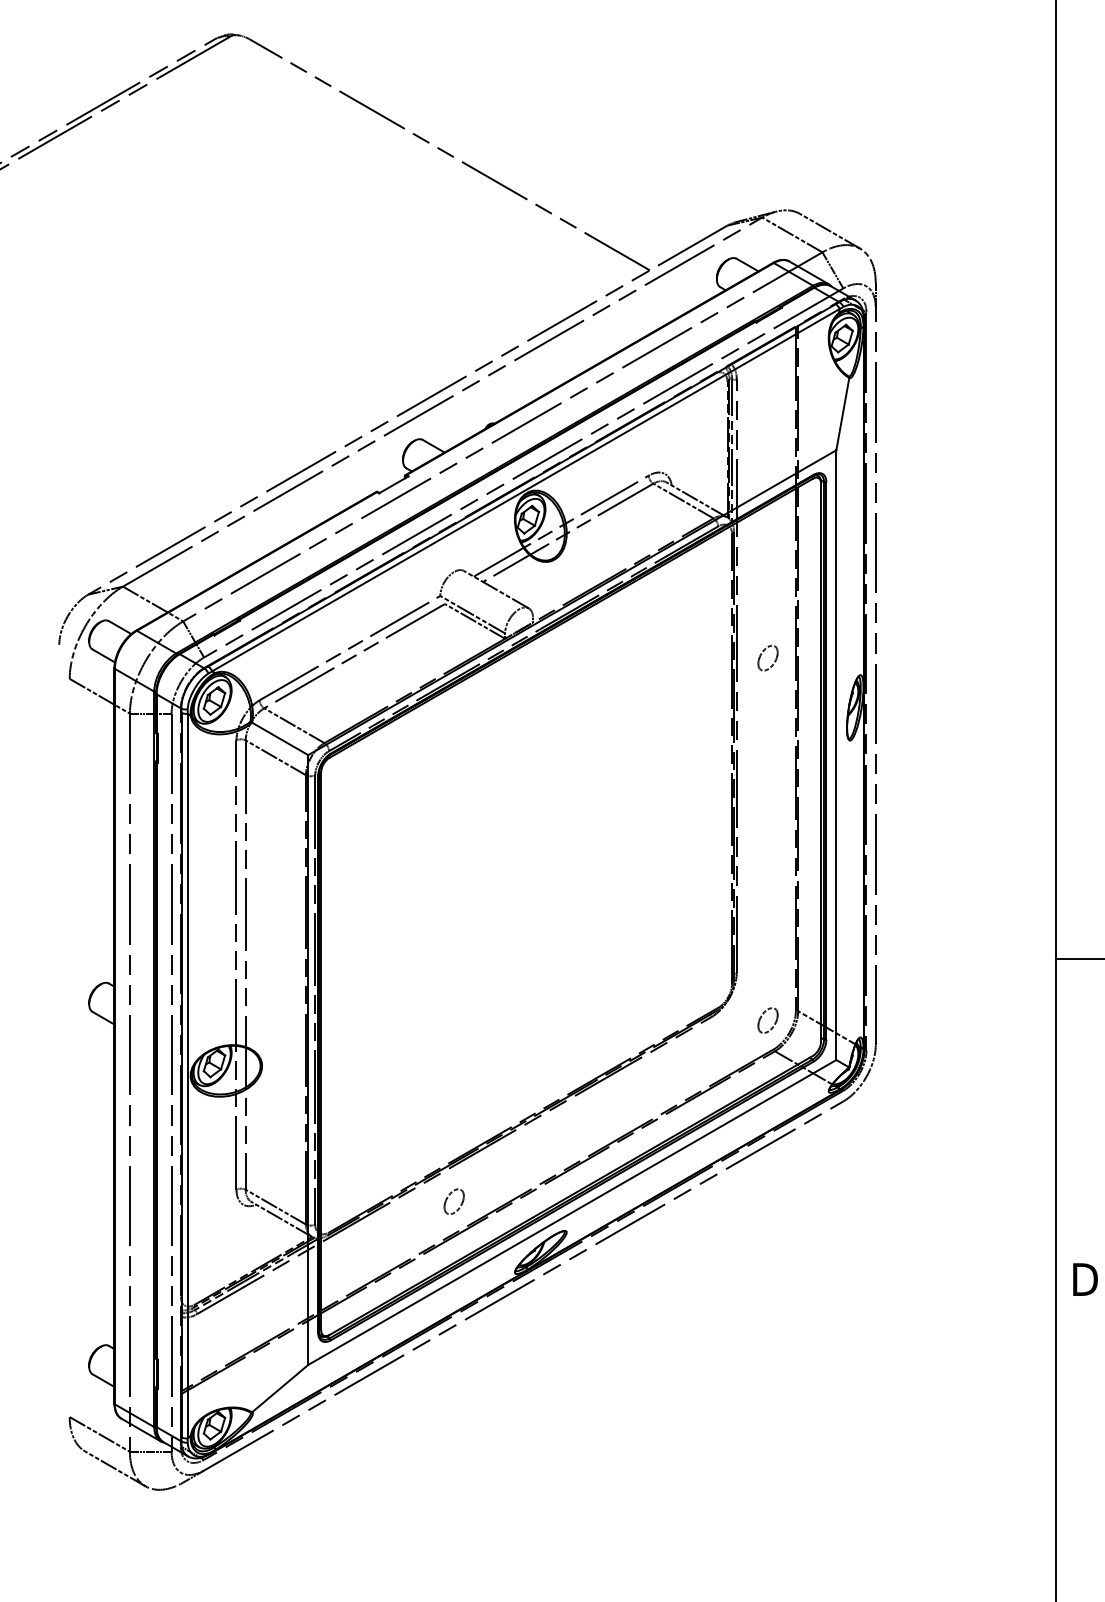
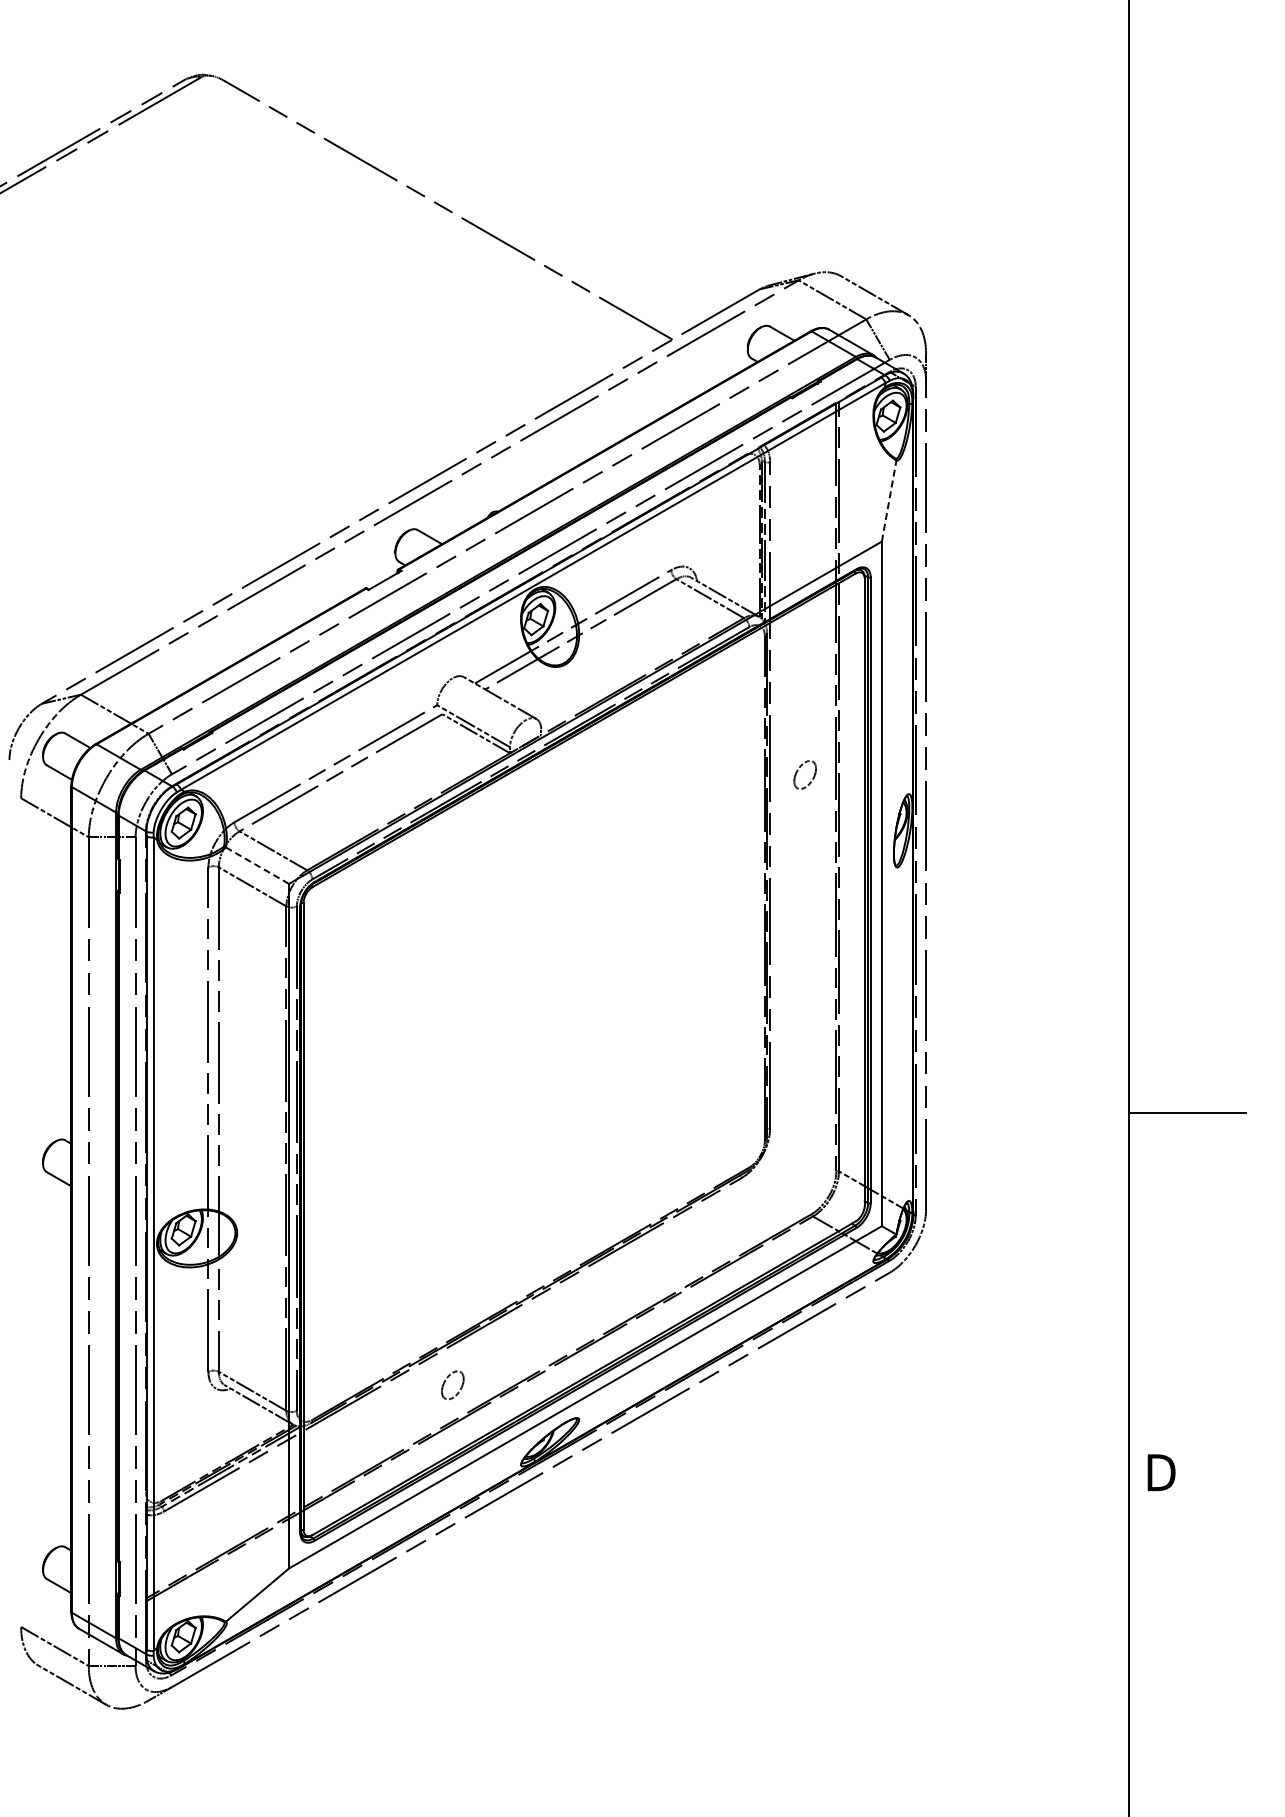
line: (843, 413) -> (889, 500), solid -> dashed
line: (280, 738) -> (257, 865), solid -> dashed
part: (762, 1016) -> (798, 1177), removed

